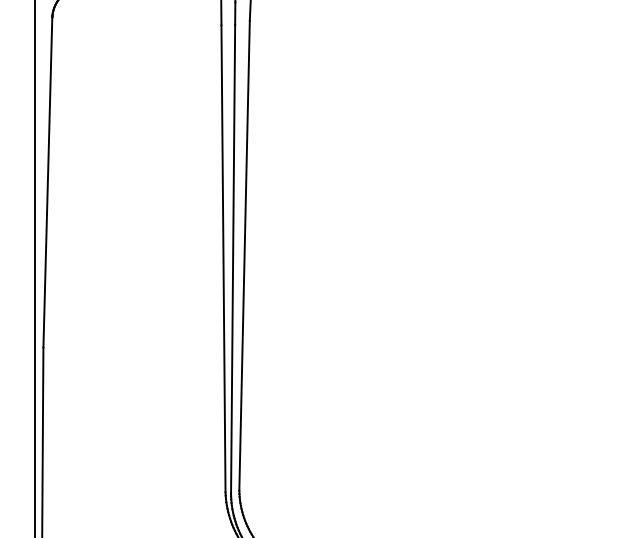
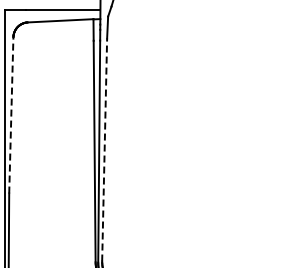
line: (48, 180) -> (11, 114), solid -> dashed
line: (244, 254) -> (104, 149), solid -> dashed

